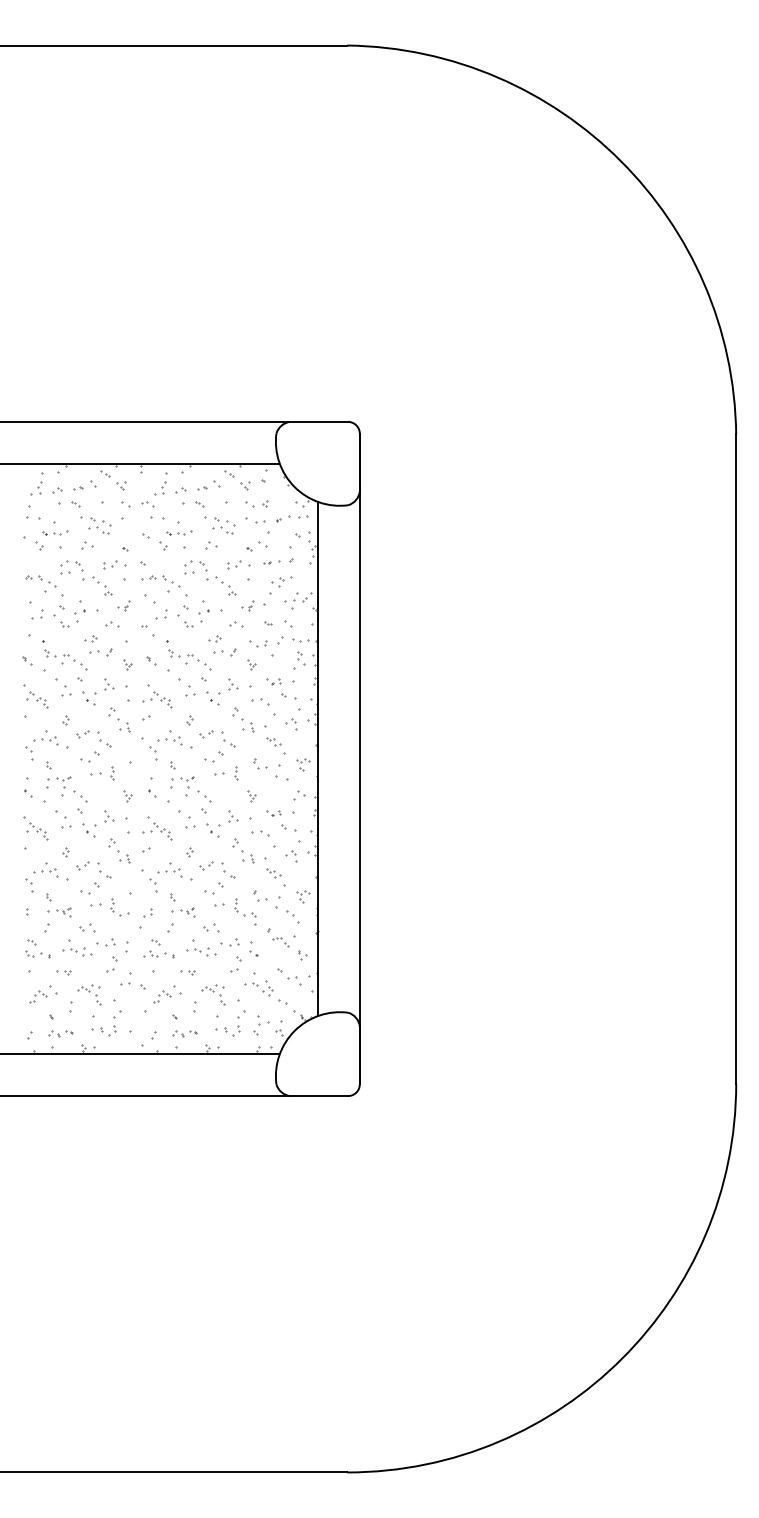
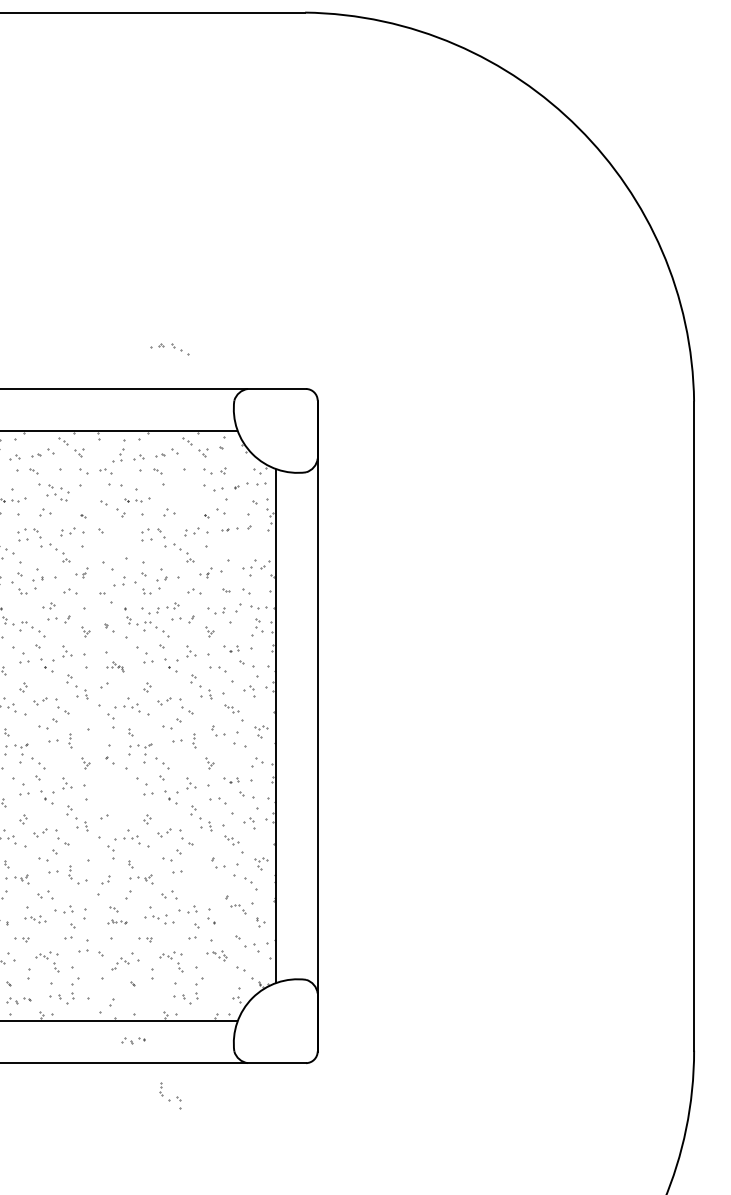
part: (223, 525) -> (181, 492), removed
part: (160, 581) -> (169, 349), moved
part: (281, 581) -> (239, 548), removed
part: (192, 643) -> (150, 610), added
part: (157, 699) -> (115, 666), size x0.6
part: (157, 828) -> (115, 795), removed
part: (245, 911) -> (170, 1095), moved
part: (77, 951) -> (35, 918), size x0.7
part: (158, 954) -> (116, 921), size x0.6
part: (258, 988) -> (216, 955), size x0.7
part: (261, 1025) -> (219, 992), removed
part: (184, 1033) -> (133, 1040), moved

